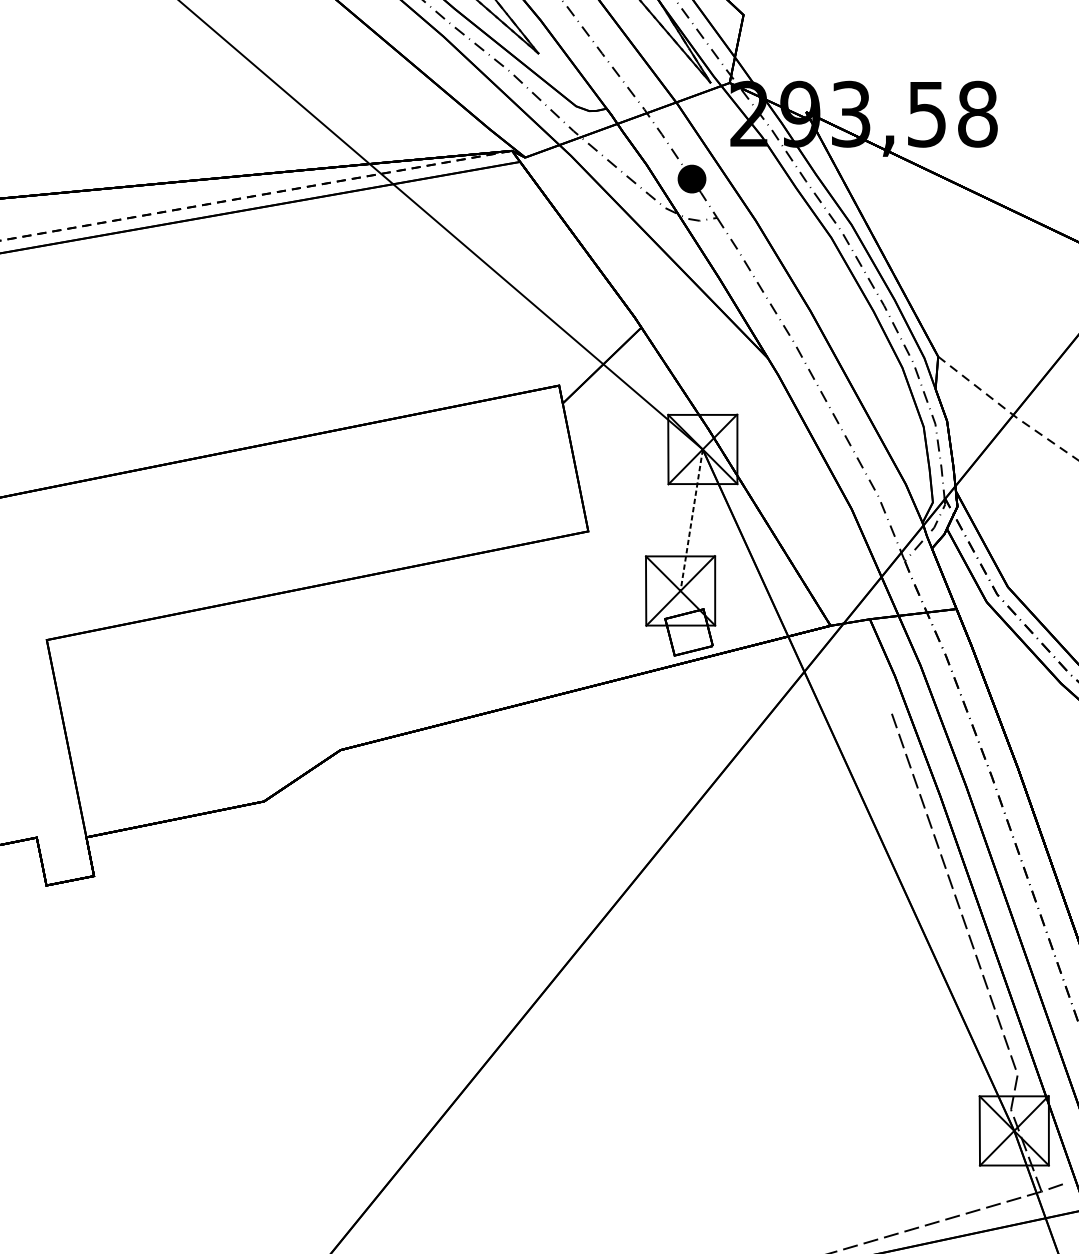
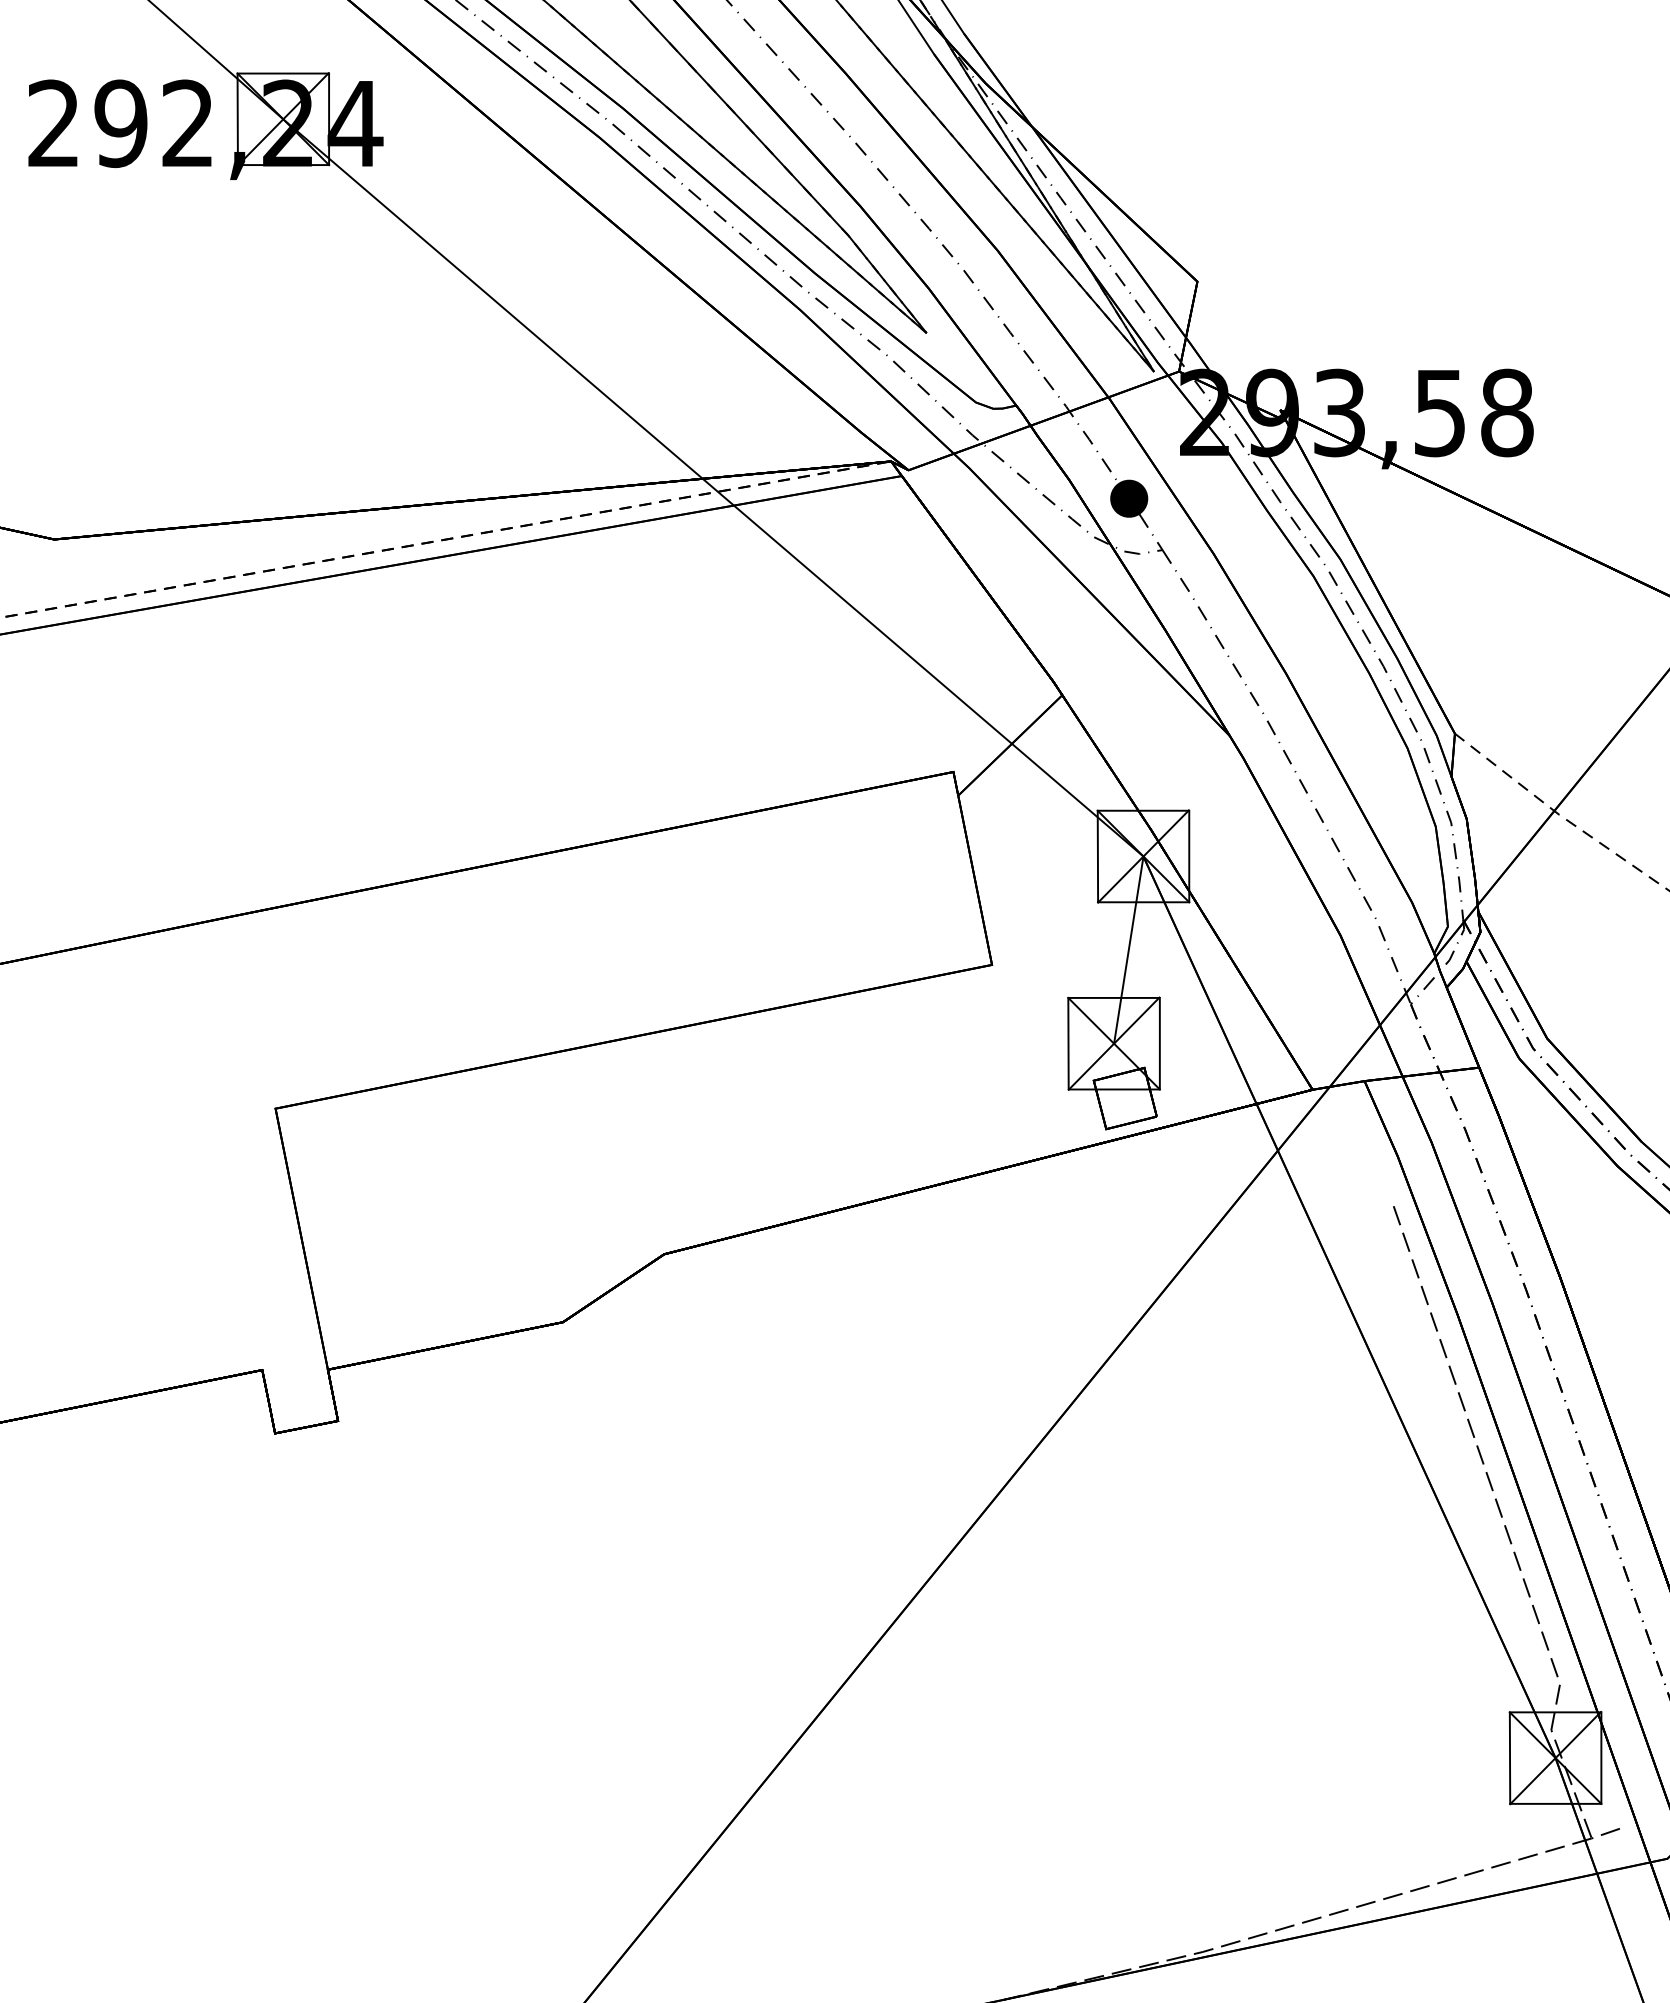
line: (691, 520) -> (1128, 950), dashed -> solid

